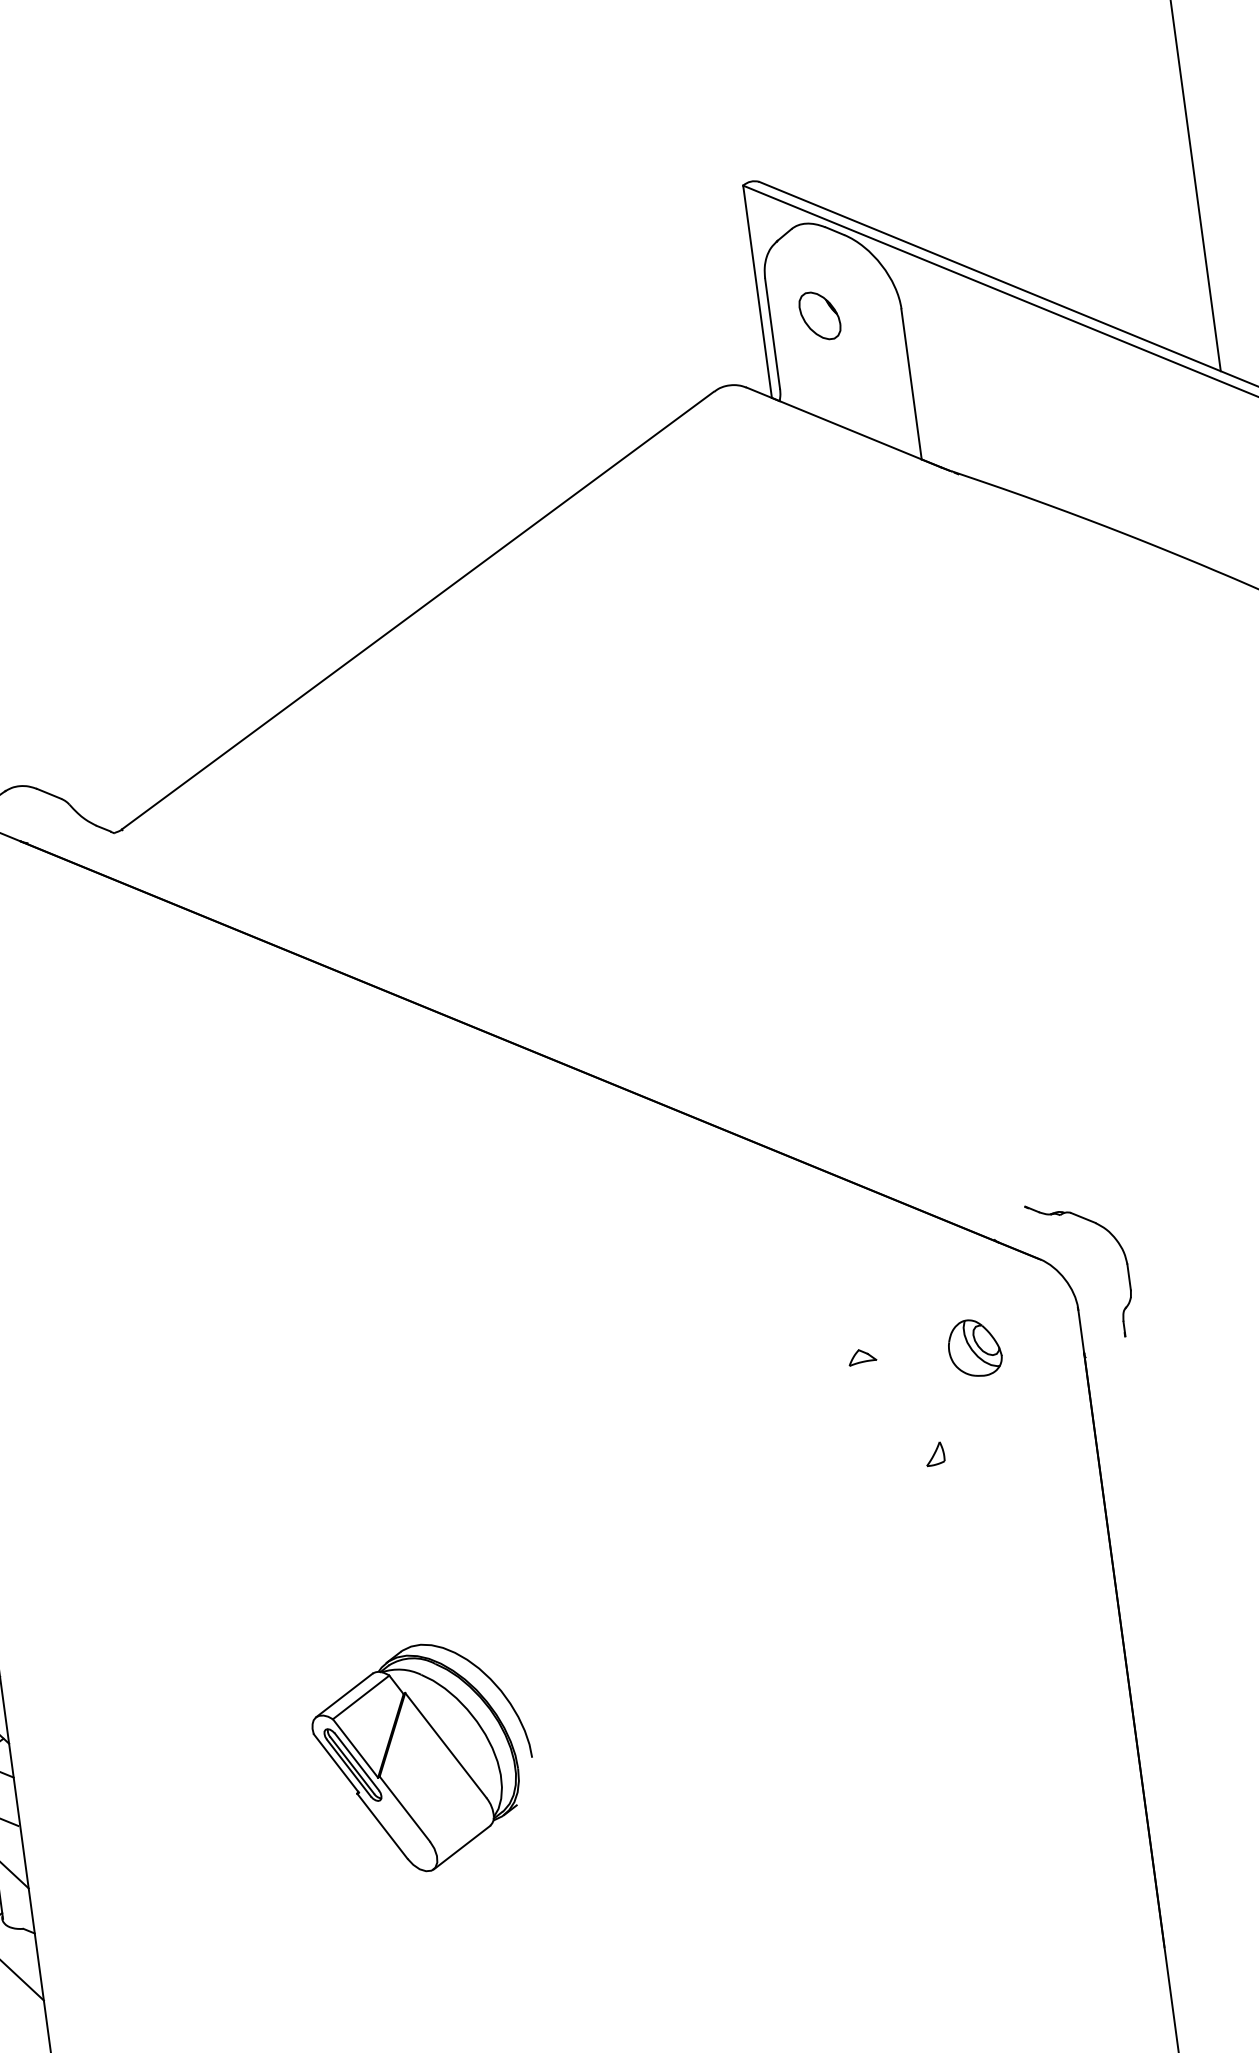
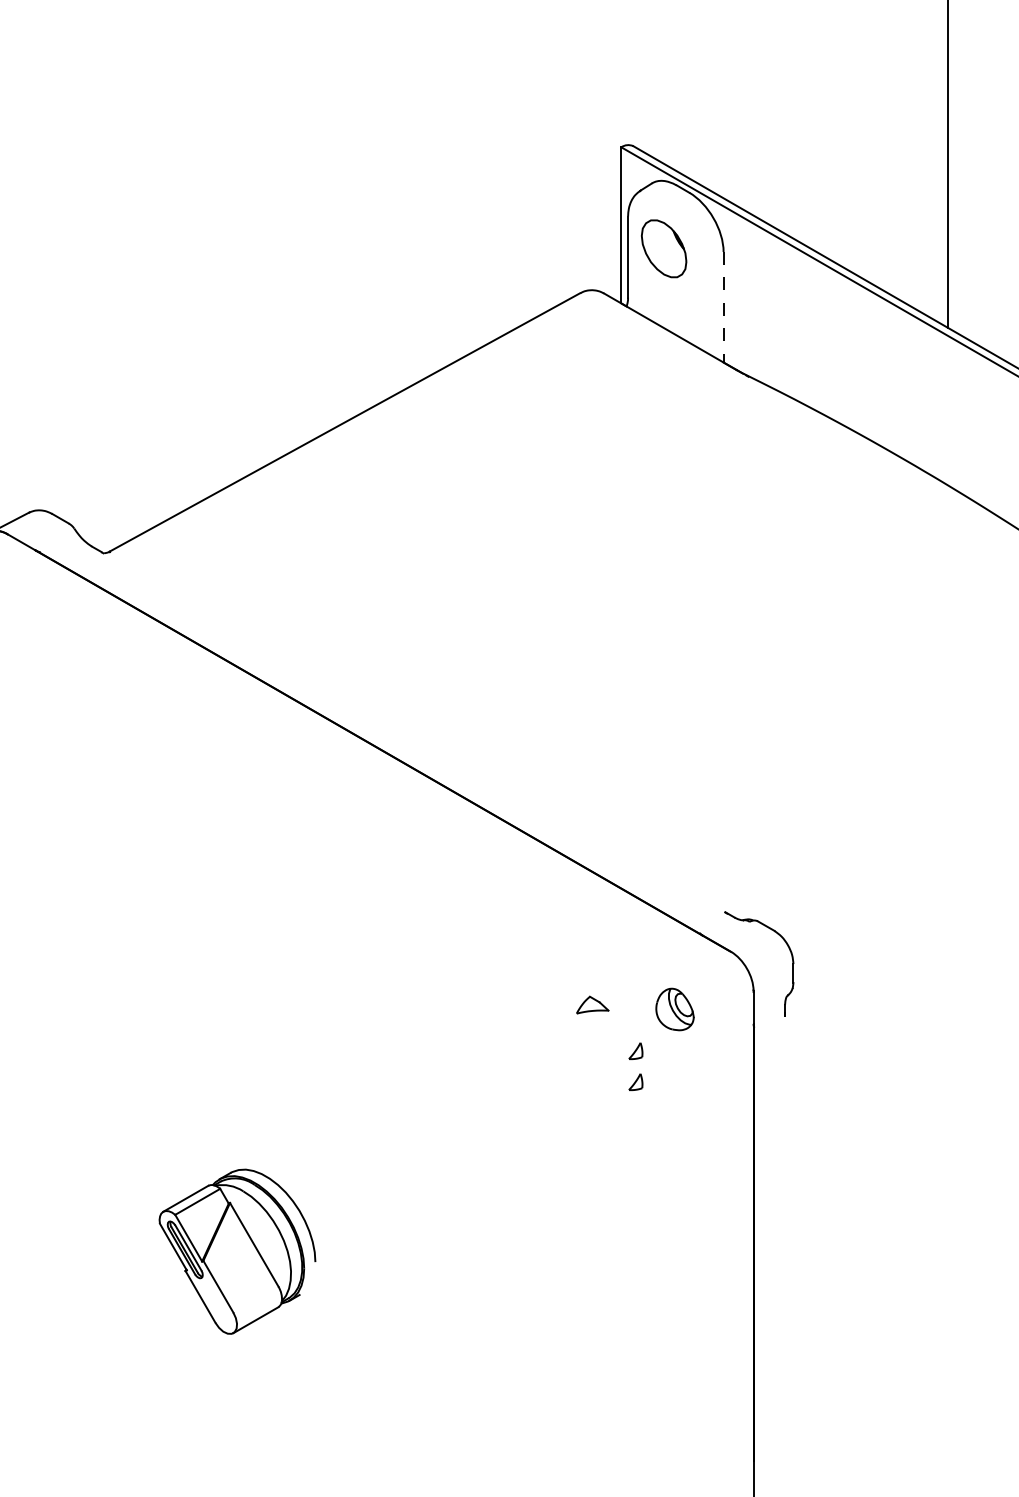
part: (819, 315) -> (663, 248), size x1.6
line: (911, 384) -> (723, 307), solid -> dashed
part: (861, 1356) -> (592, 1004), size x1.6
part: (928, 1411) -> (635, 1050), added

